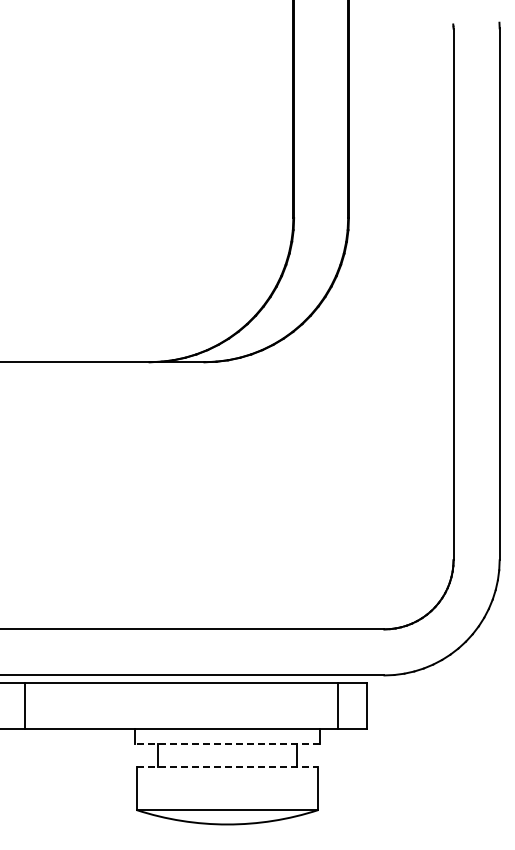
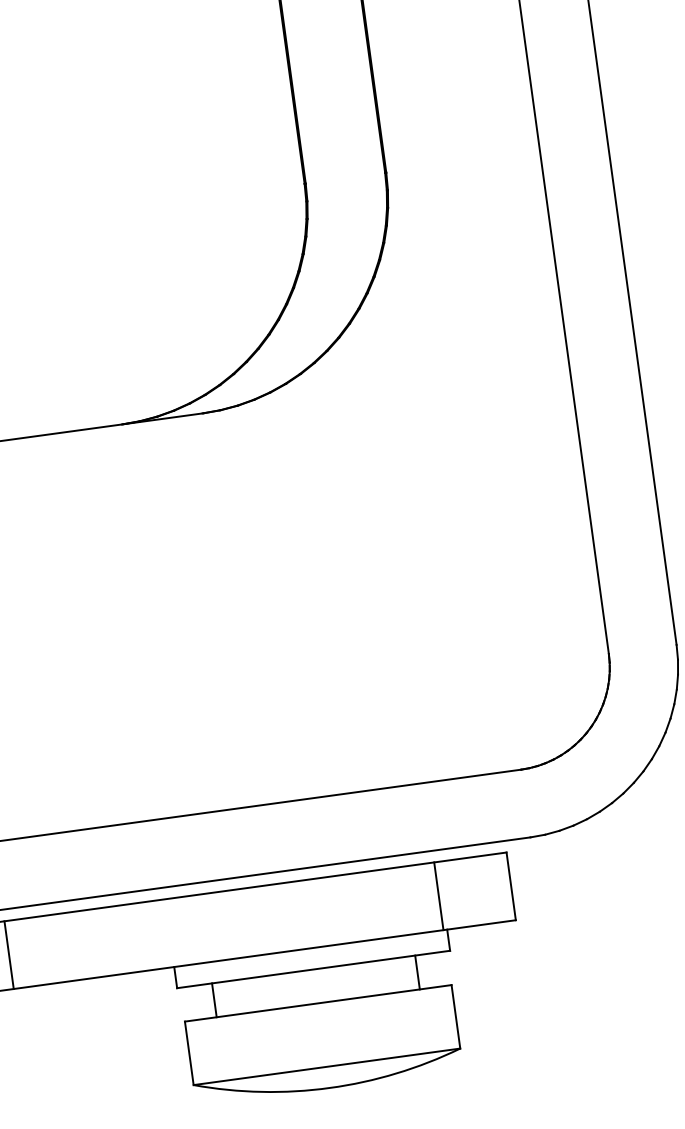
line: (337, 706) -> (438, 896), moved
line: (227, 743) -> (313, 968), dashed -> solid
line: (227, 766) -> (318, 1002), dashed -> solid

